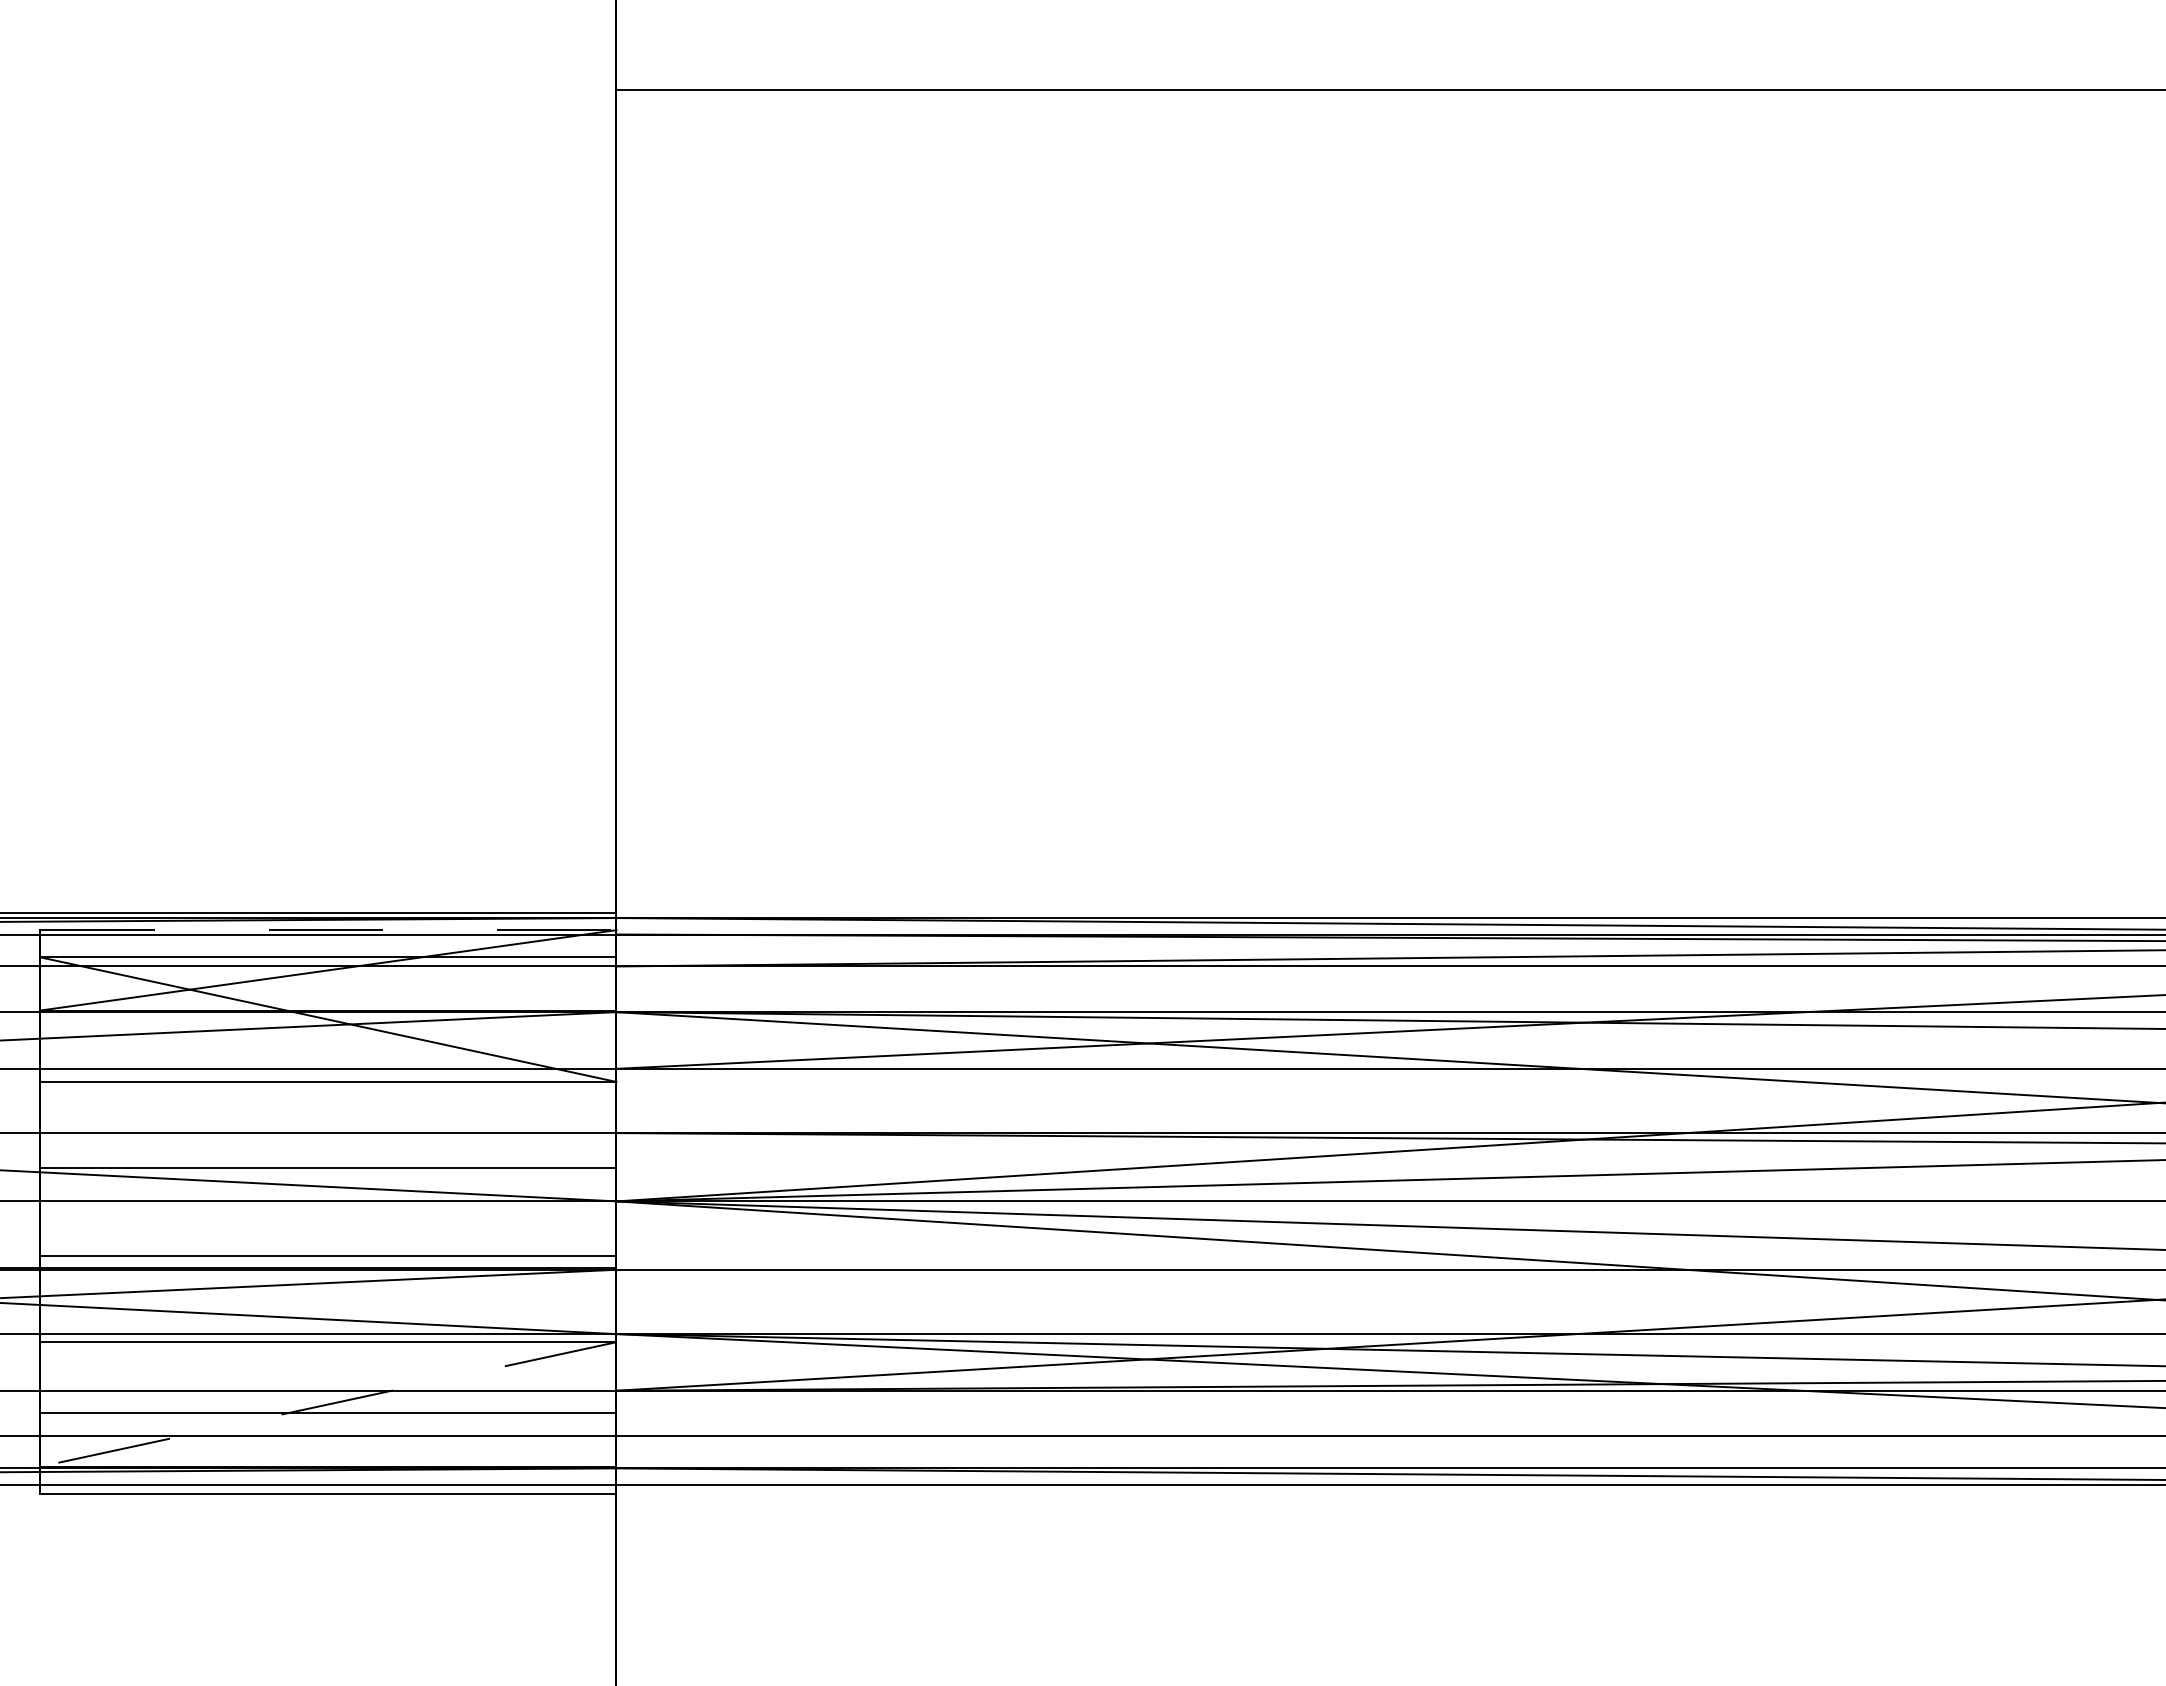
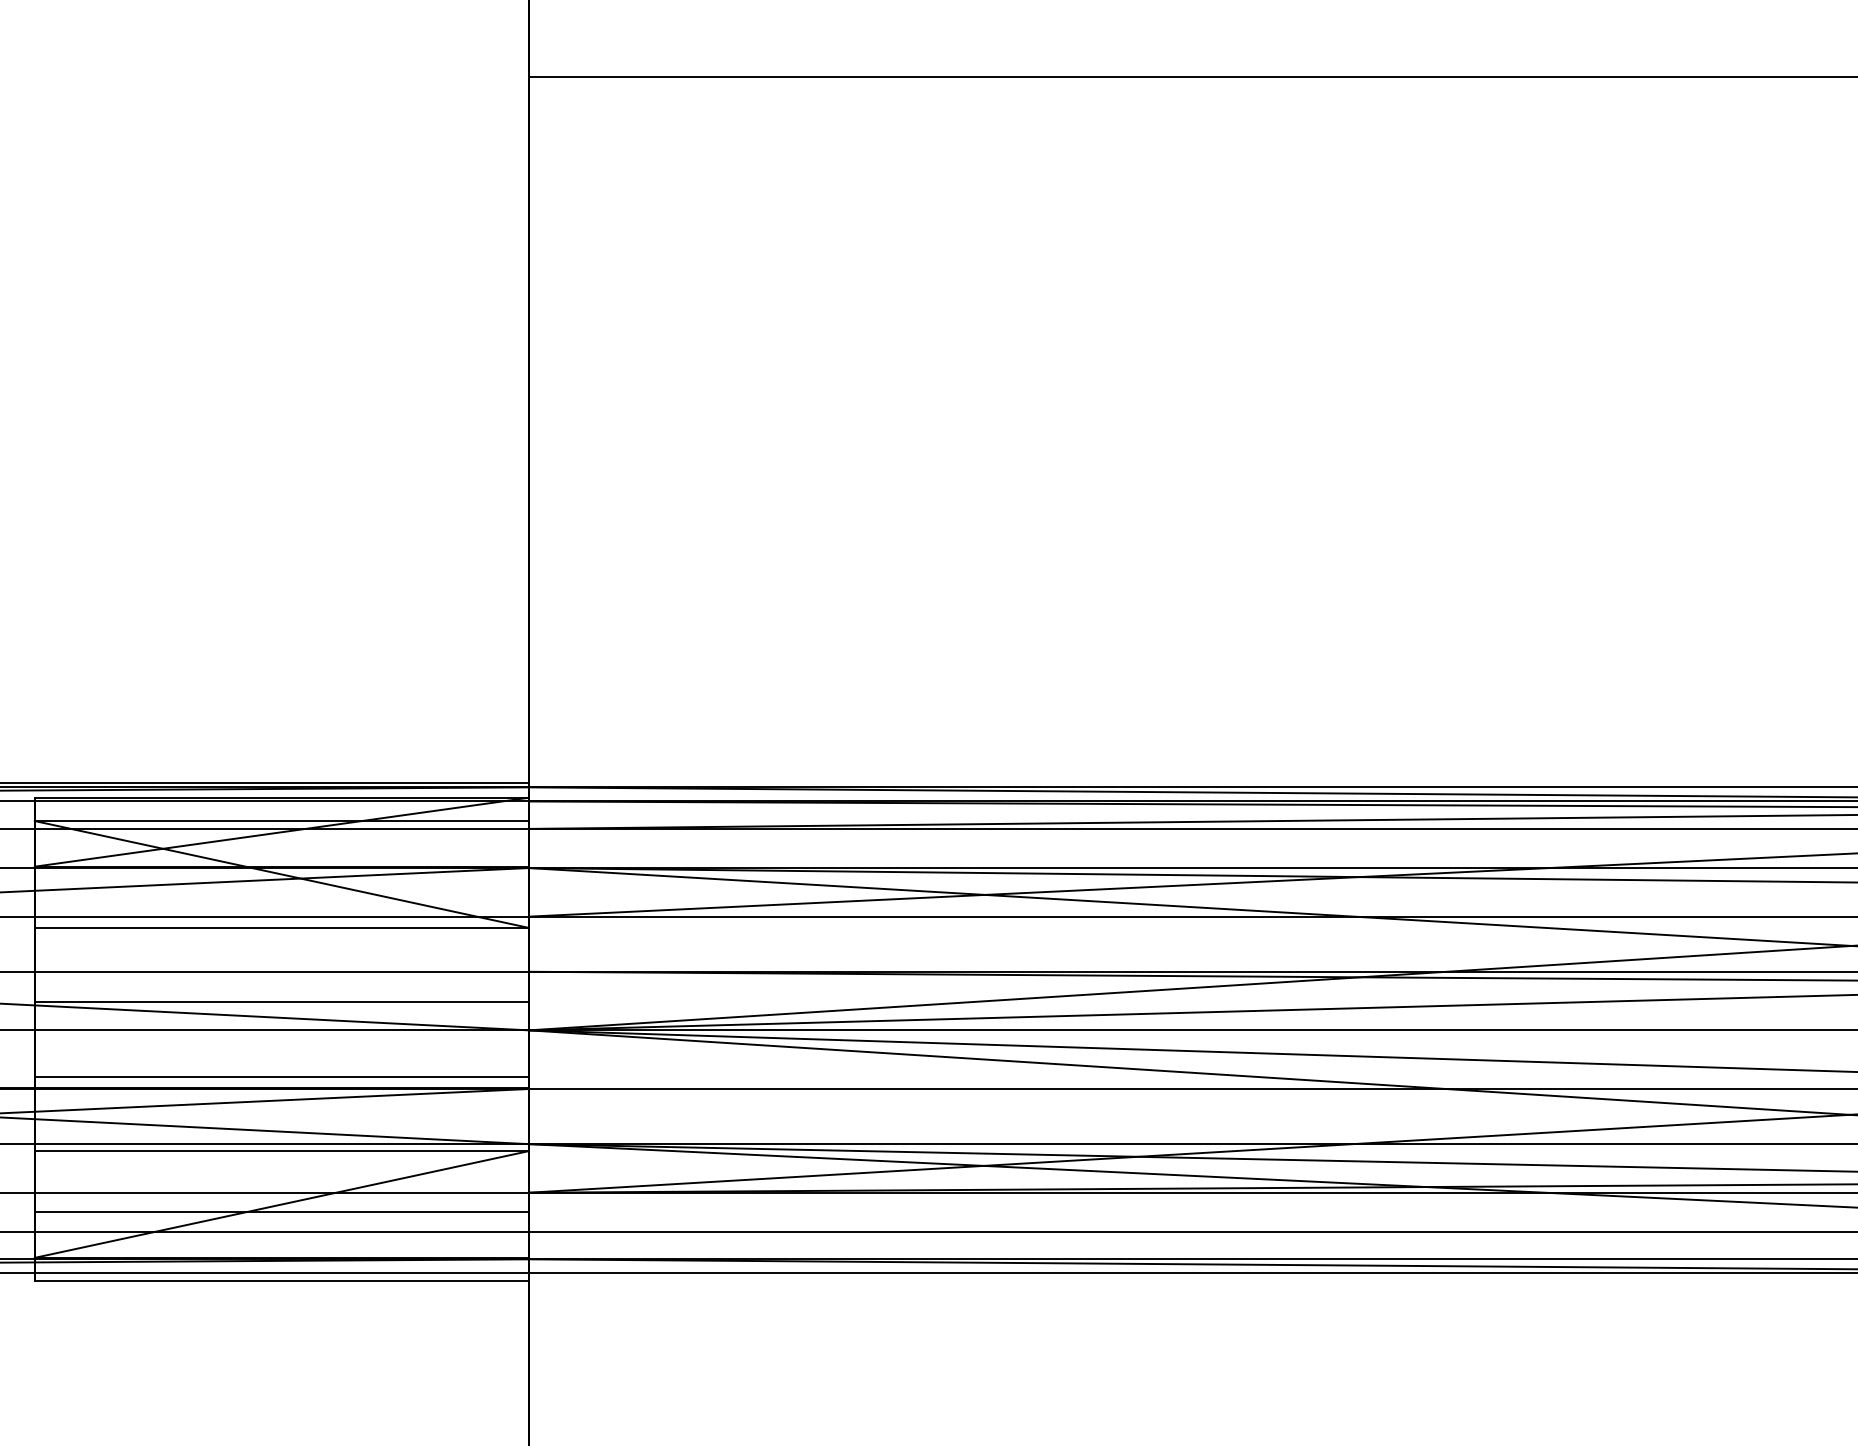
line: (328, 930) -> (281, 798), dashed -> solid
line: (328, 1404) -> (281, 1204), dashed -> solid

